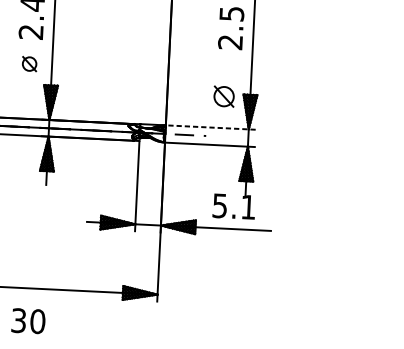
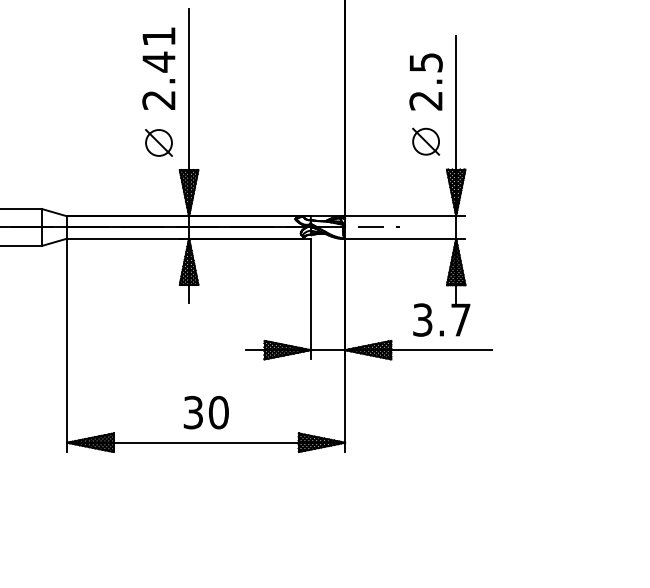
part: (29, 63) -> (158, 142), size x1.43
part: (224, 96) -> (426, 141), moved
line: (210, 127) -> (404, 215), dashed -> solid
text: (234, 206) -> (441, 319), 5.1 -> 3.7
text: (27, 321) -> (205, 412), moved

